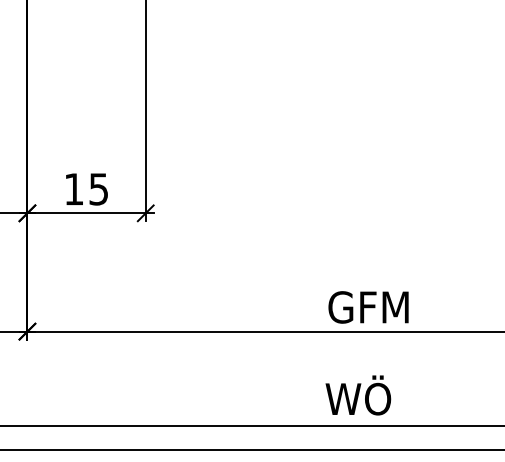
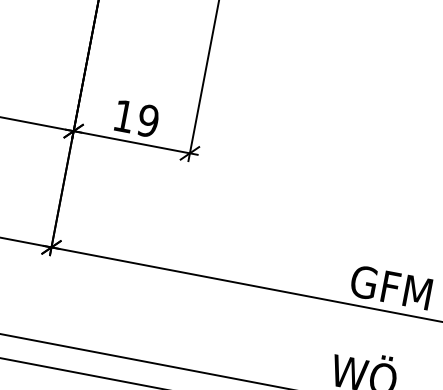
text: (98, 189) -> (147, 121), 15 -> 19

